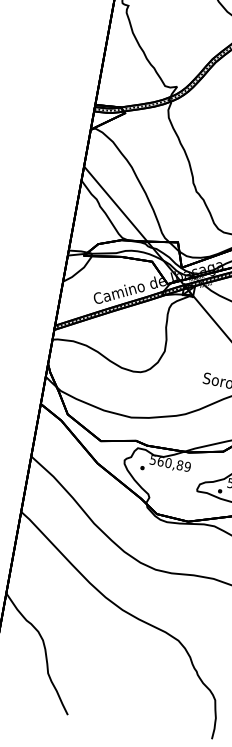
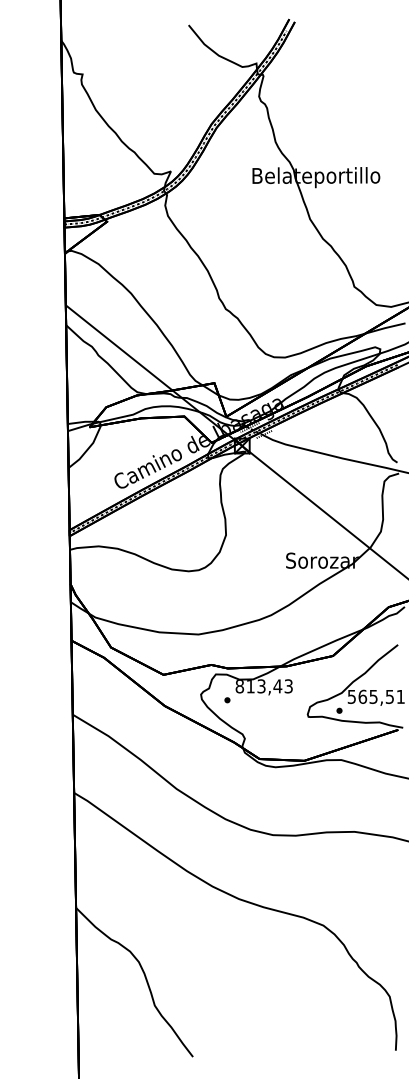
text: (169, 463) -> (263, 686), 560,89 -> 813,43

